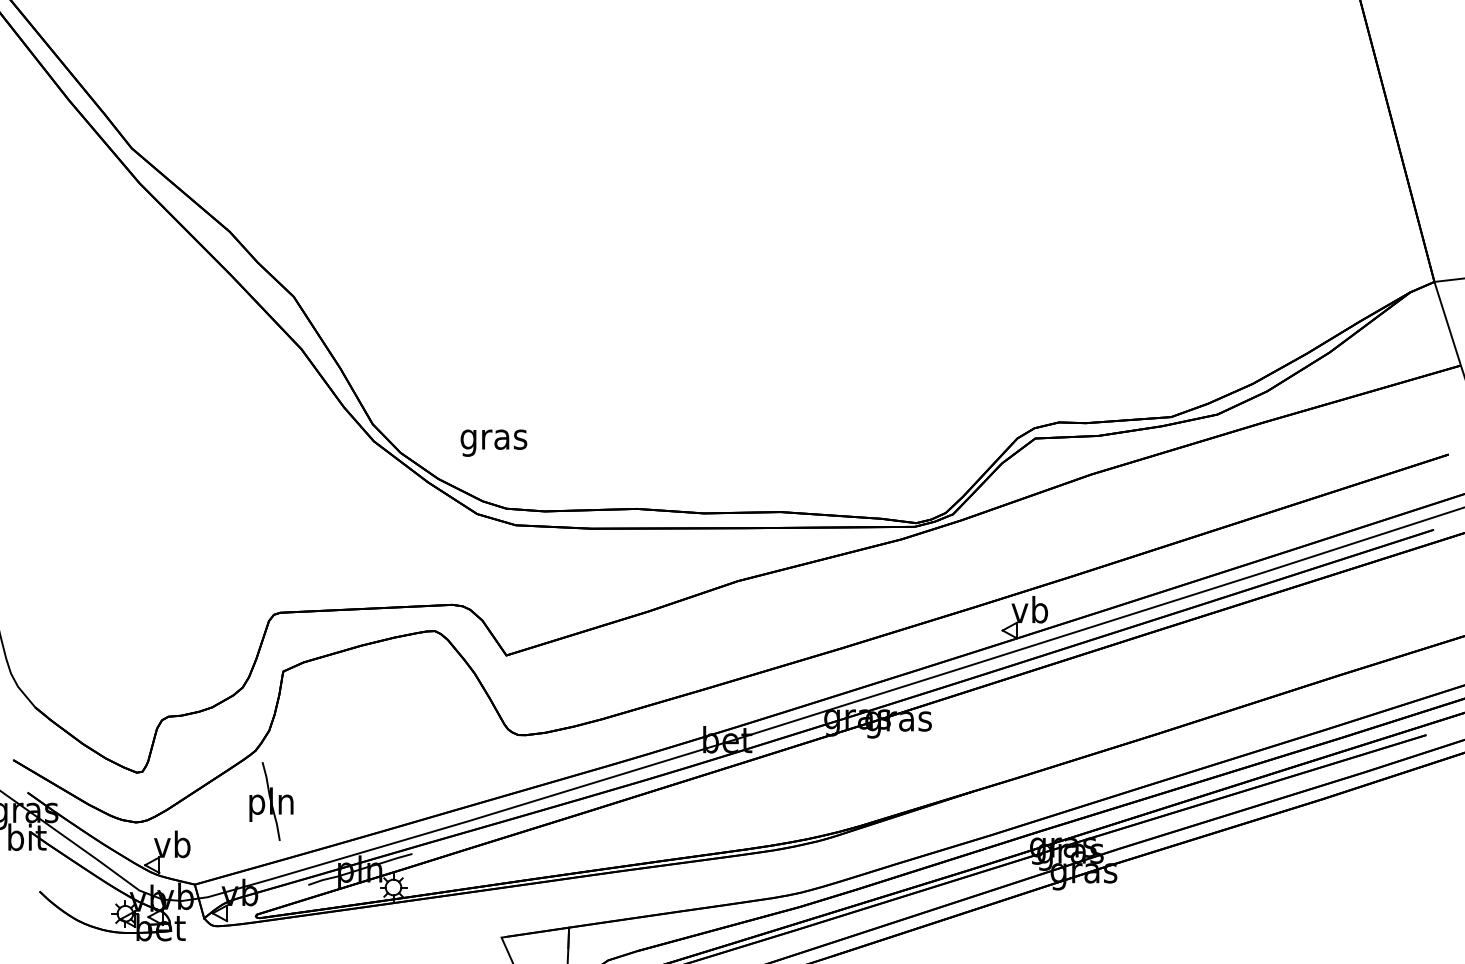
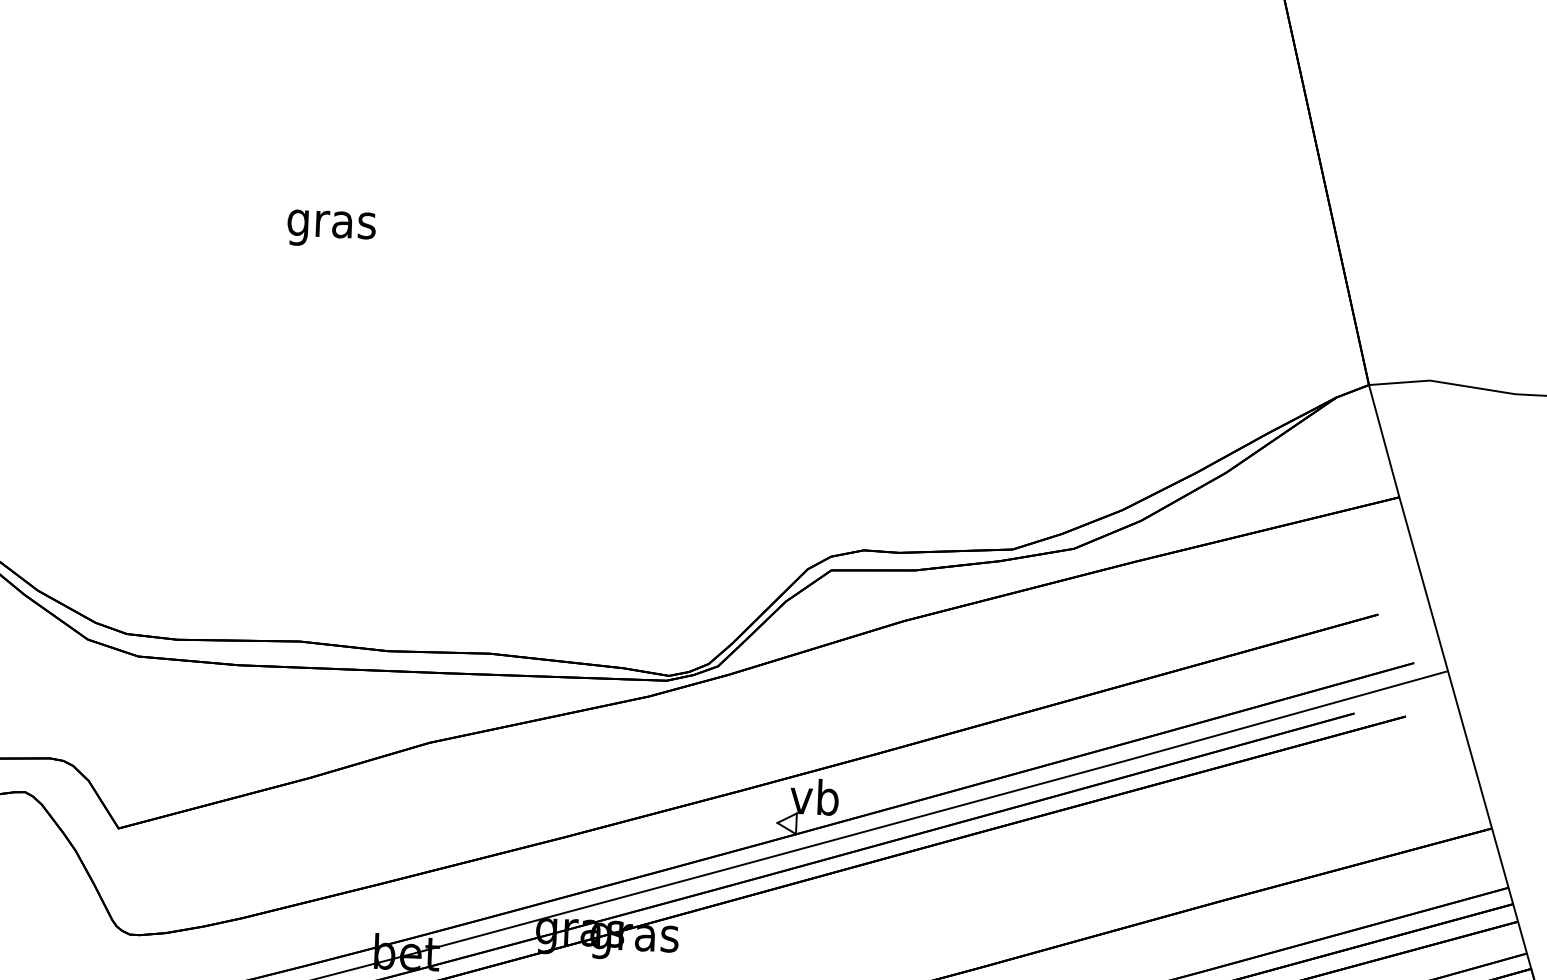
text: (493, 442) -> (330, 228), moved

